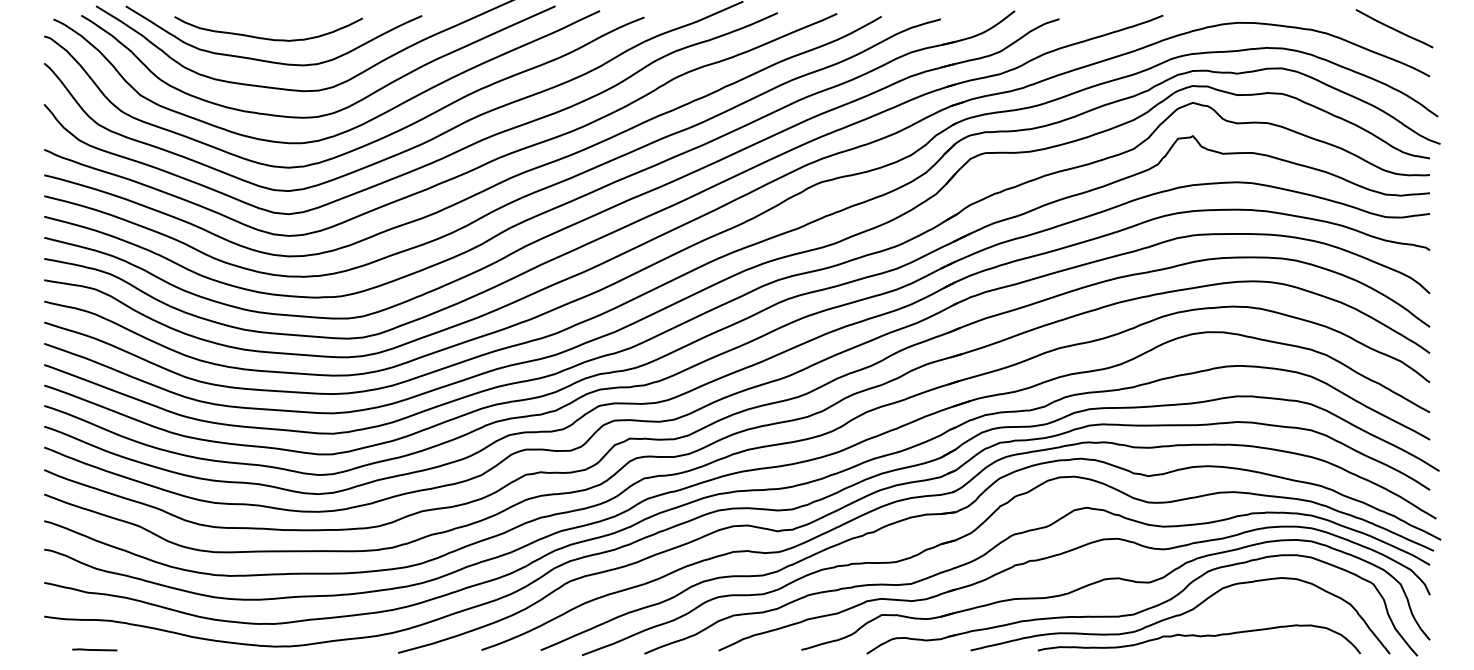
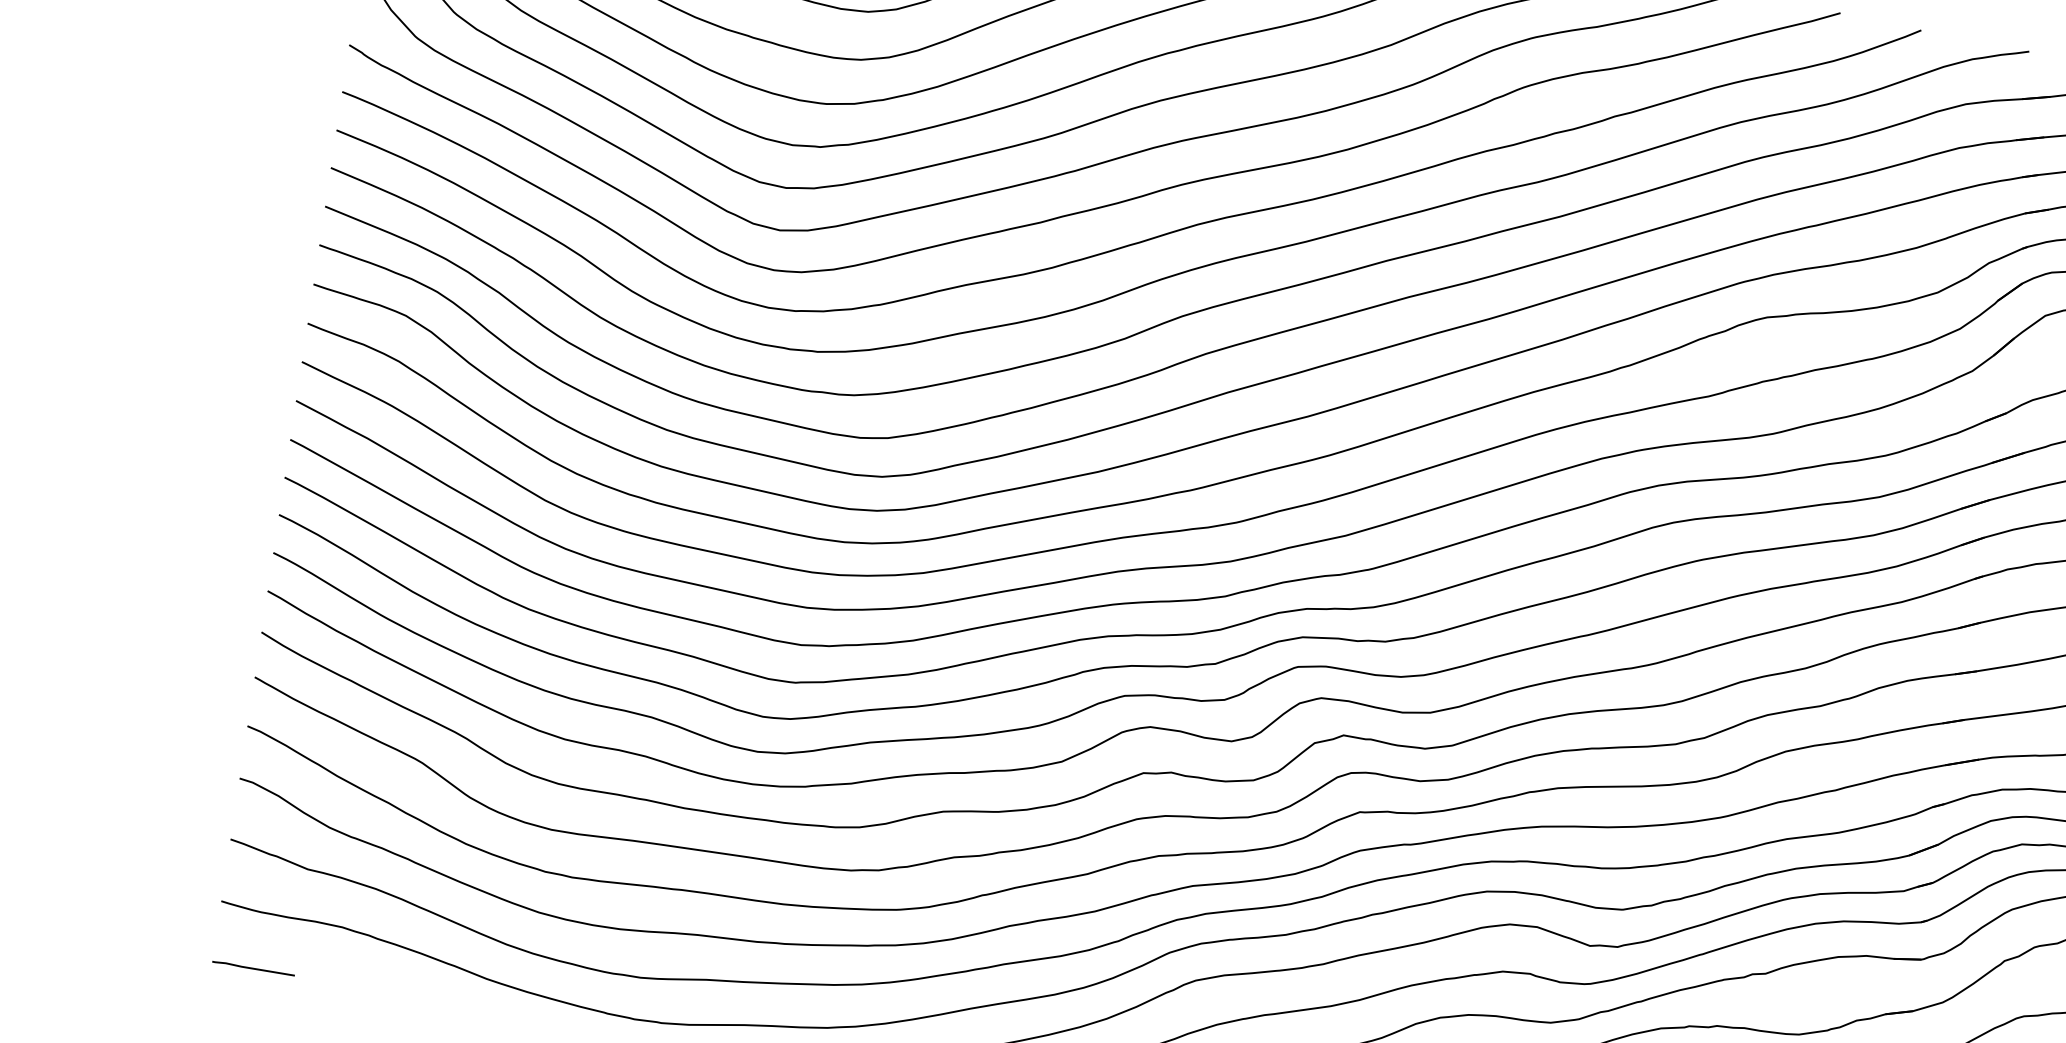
line: (94, 649) -> (253, 967), moved

